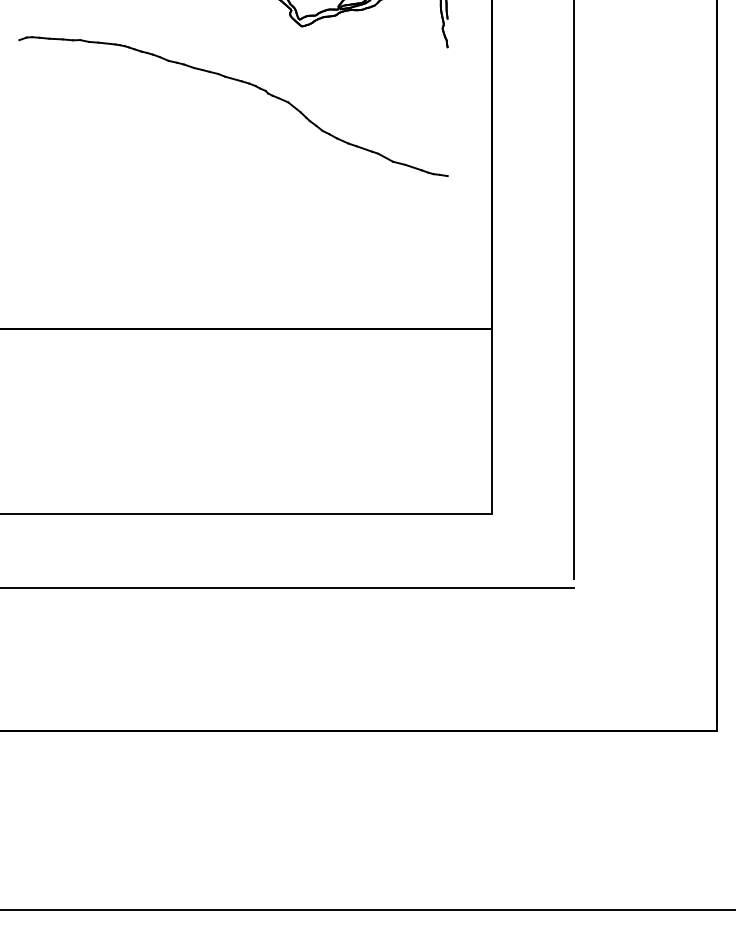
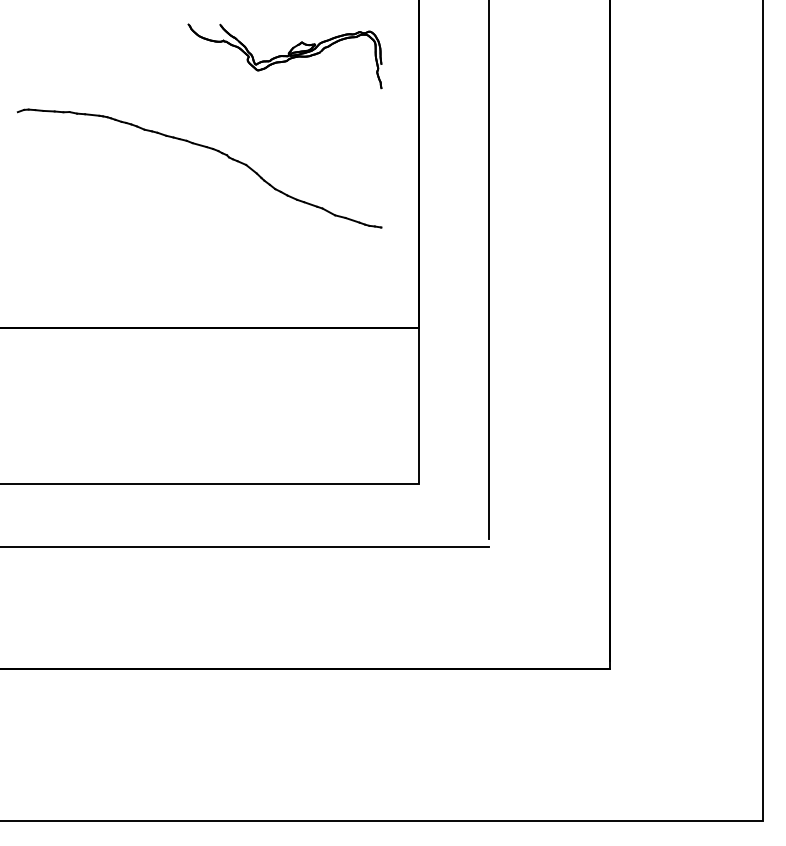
part: (238, 81) -> (203, 147), moved

